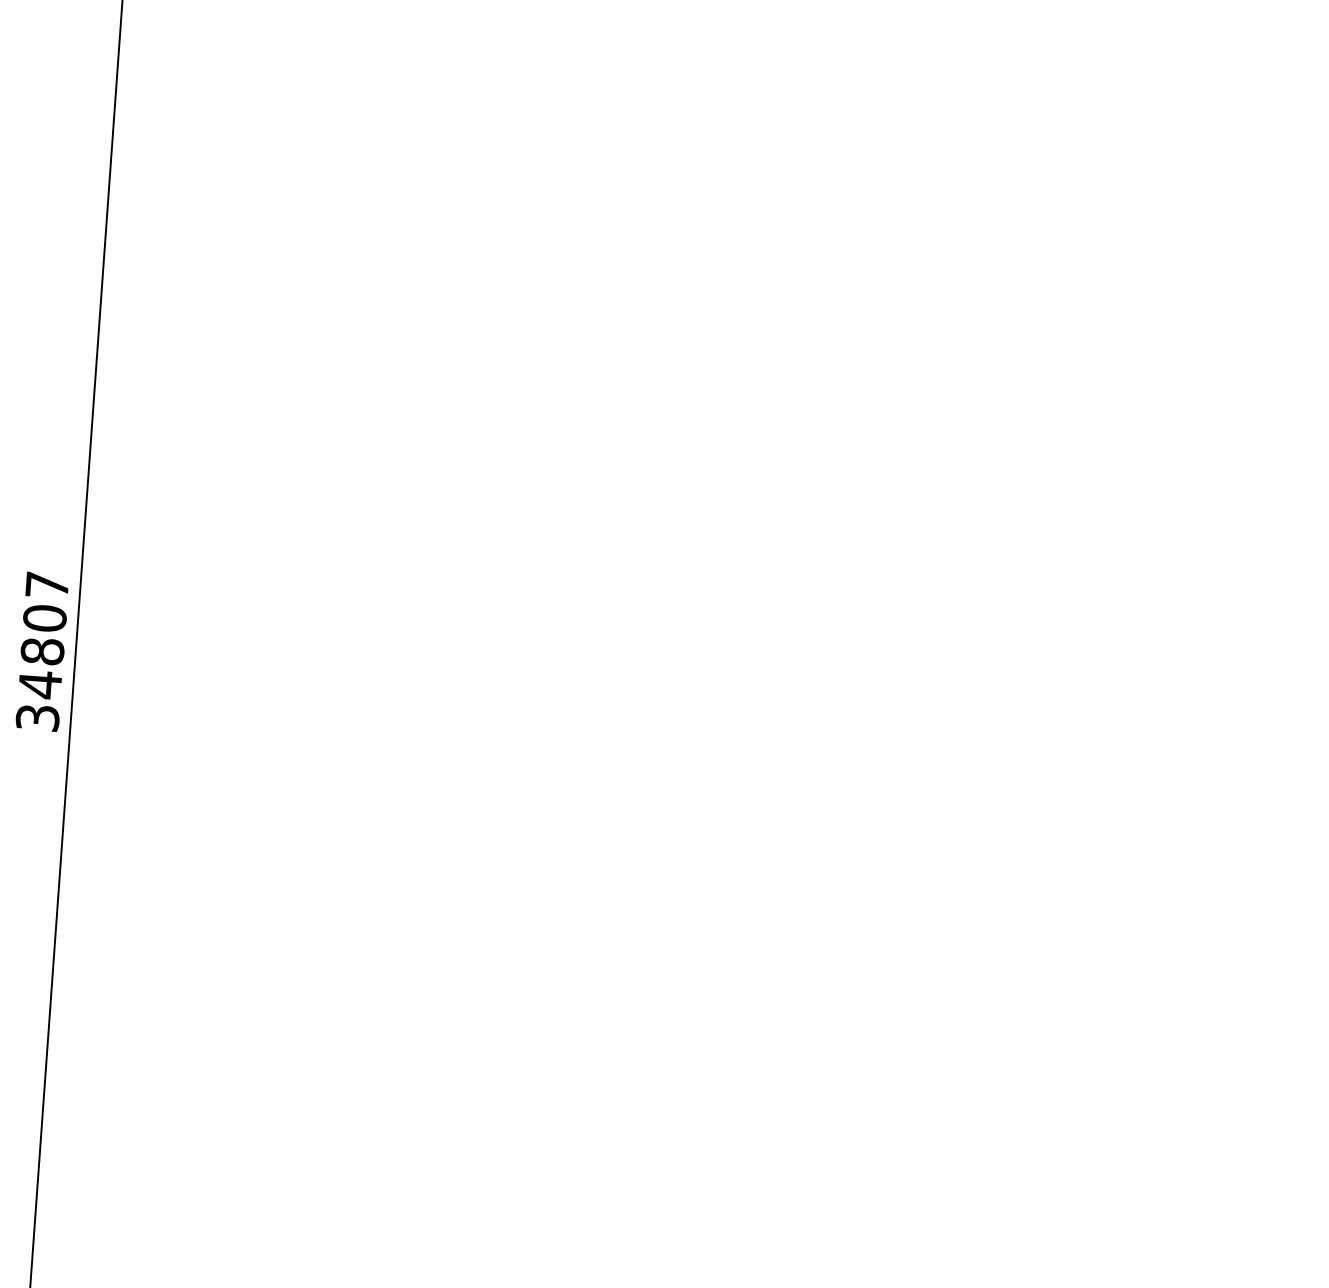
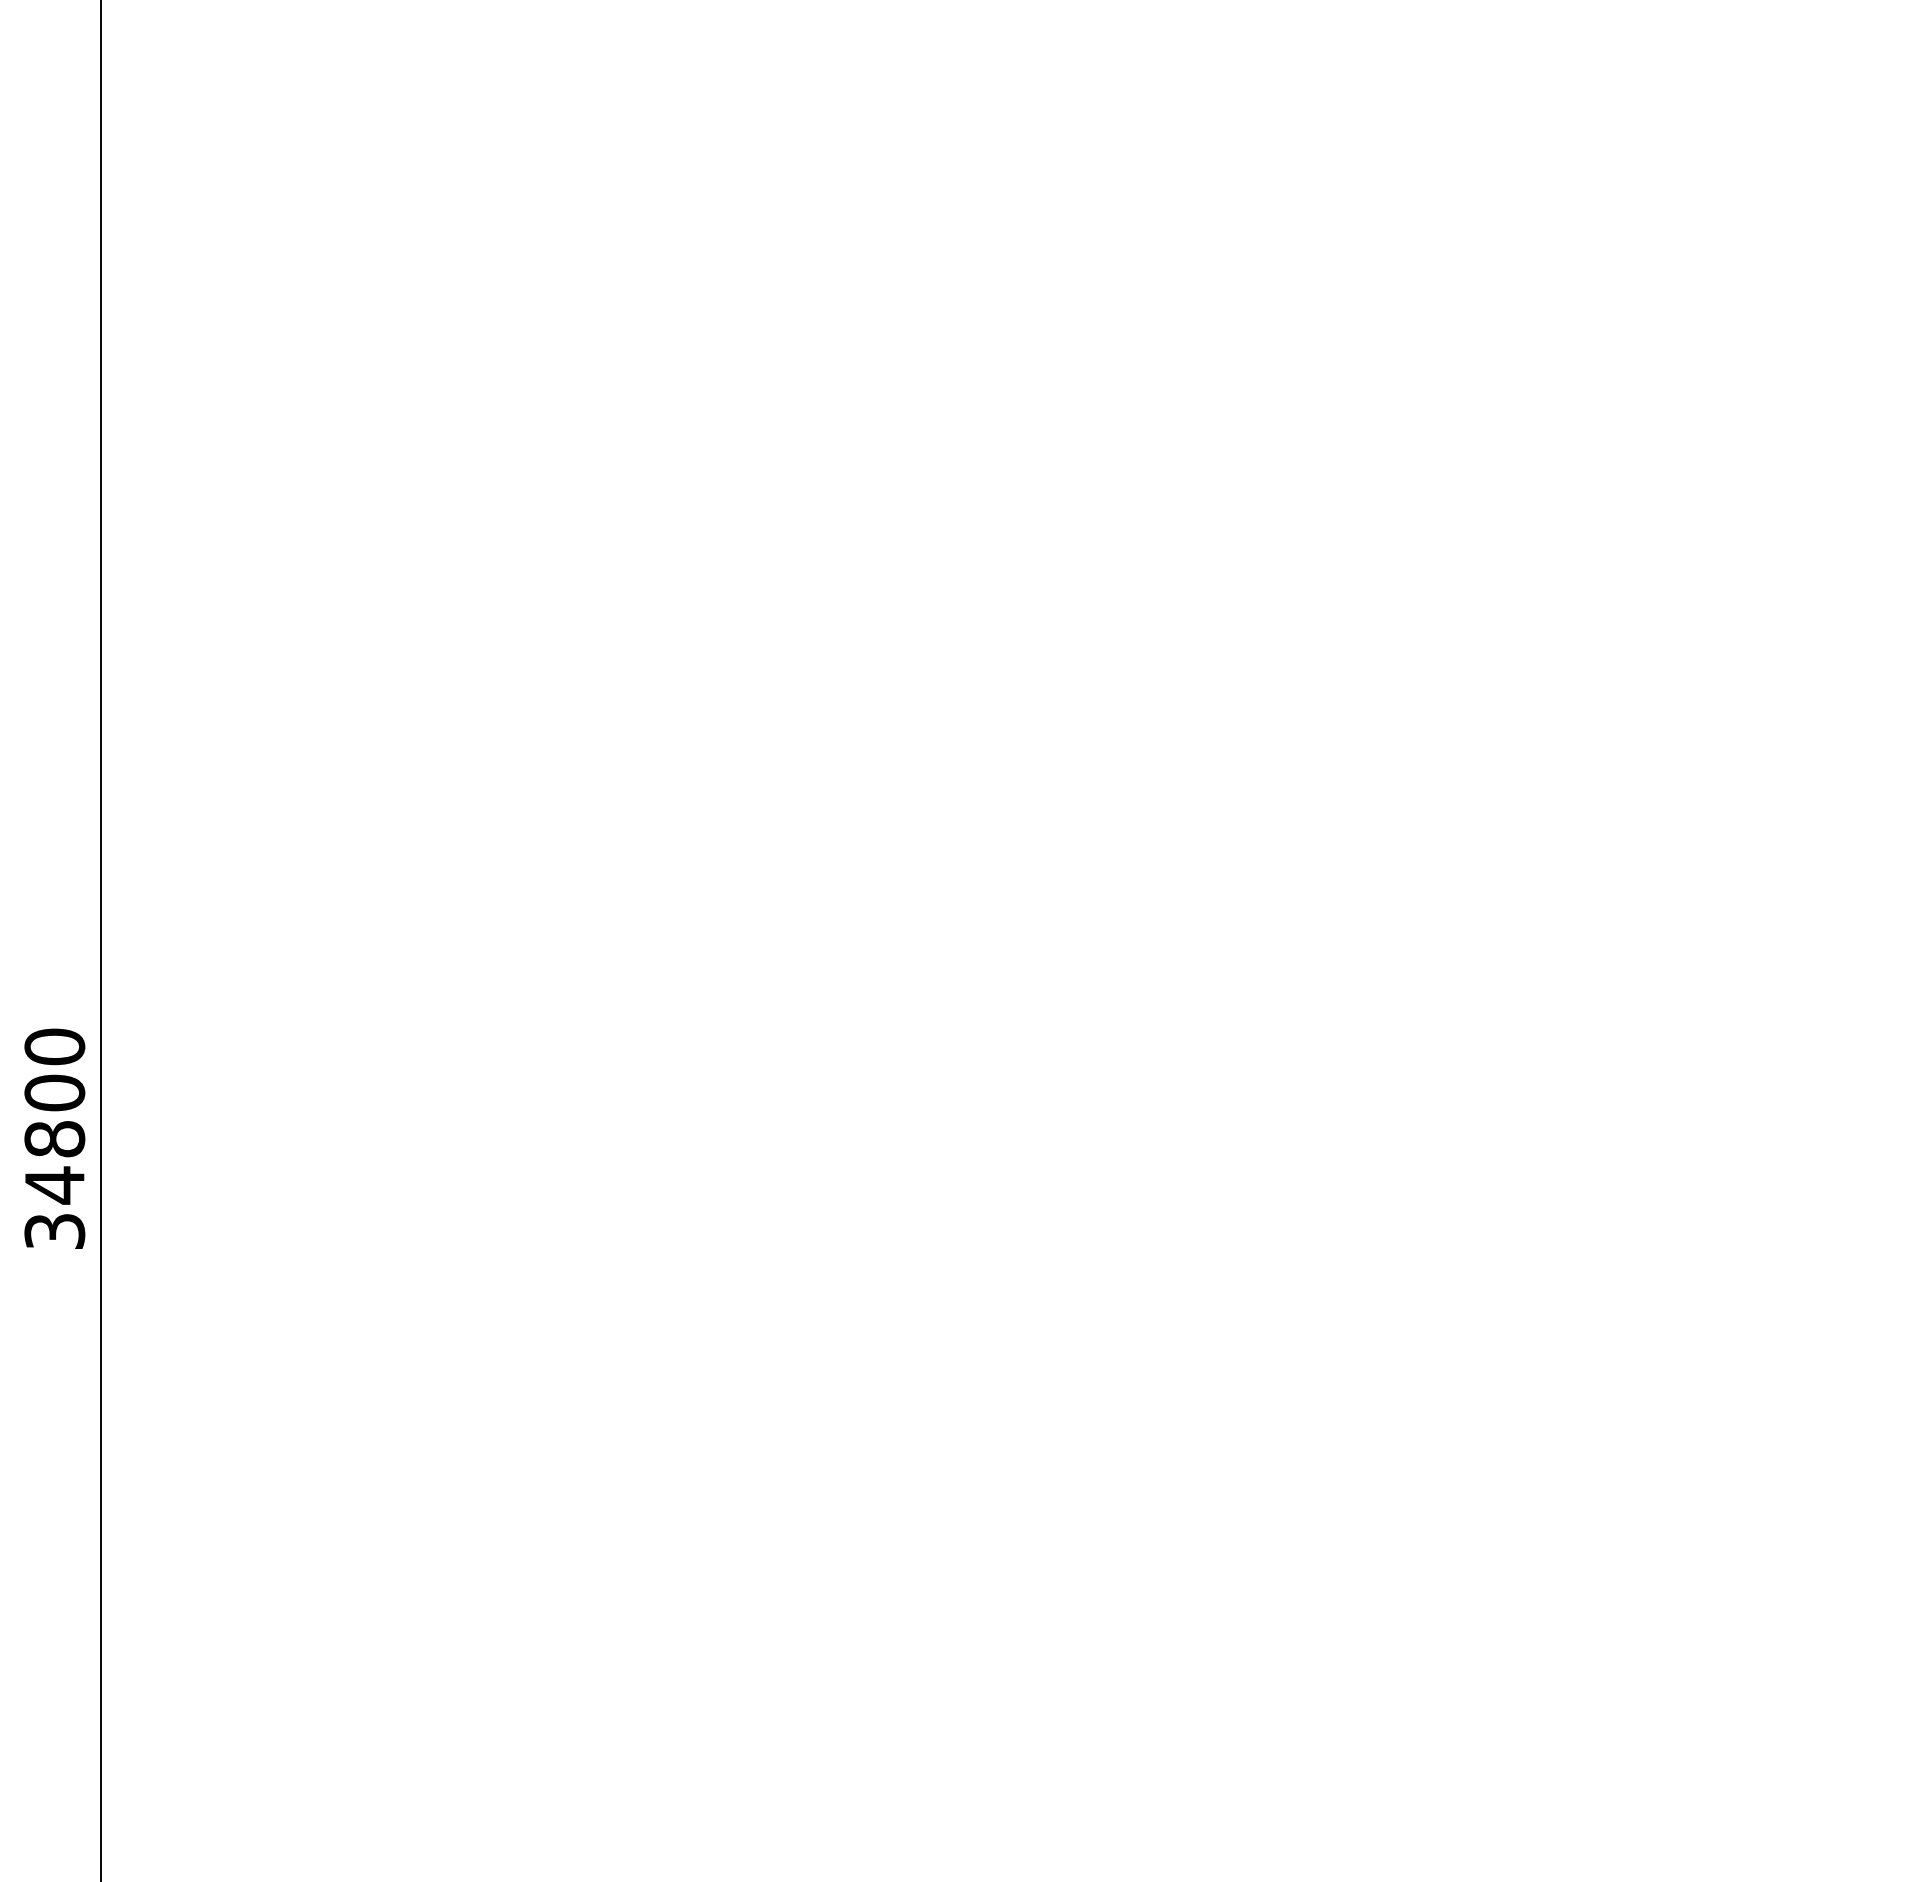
text: (47, 584) -> (54, 1046), 34807 -> 34800

